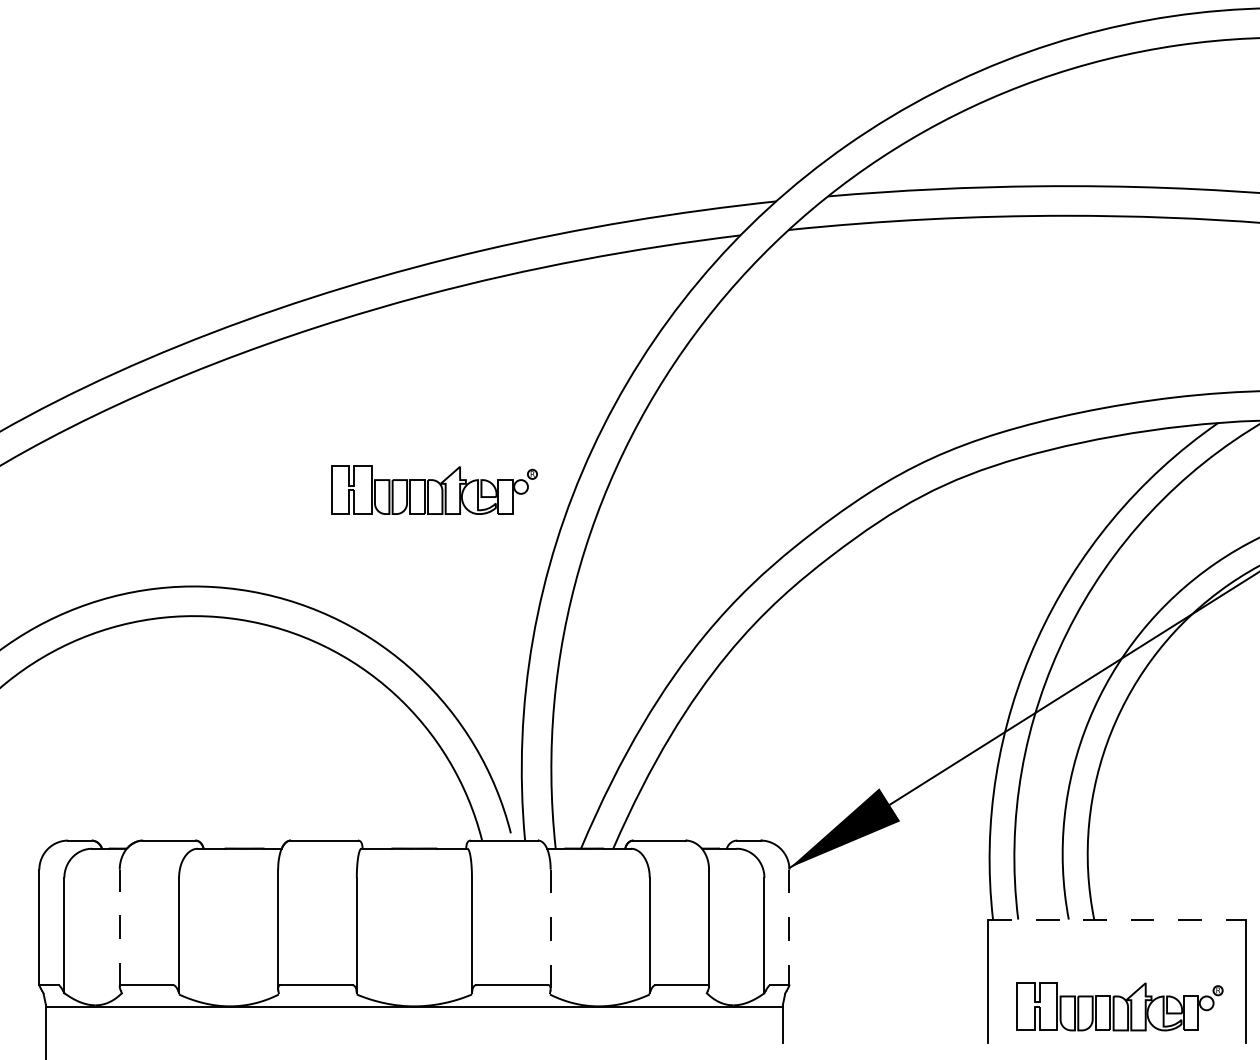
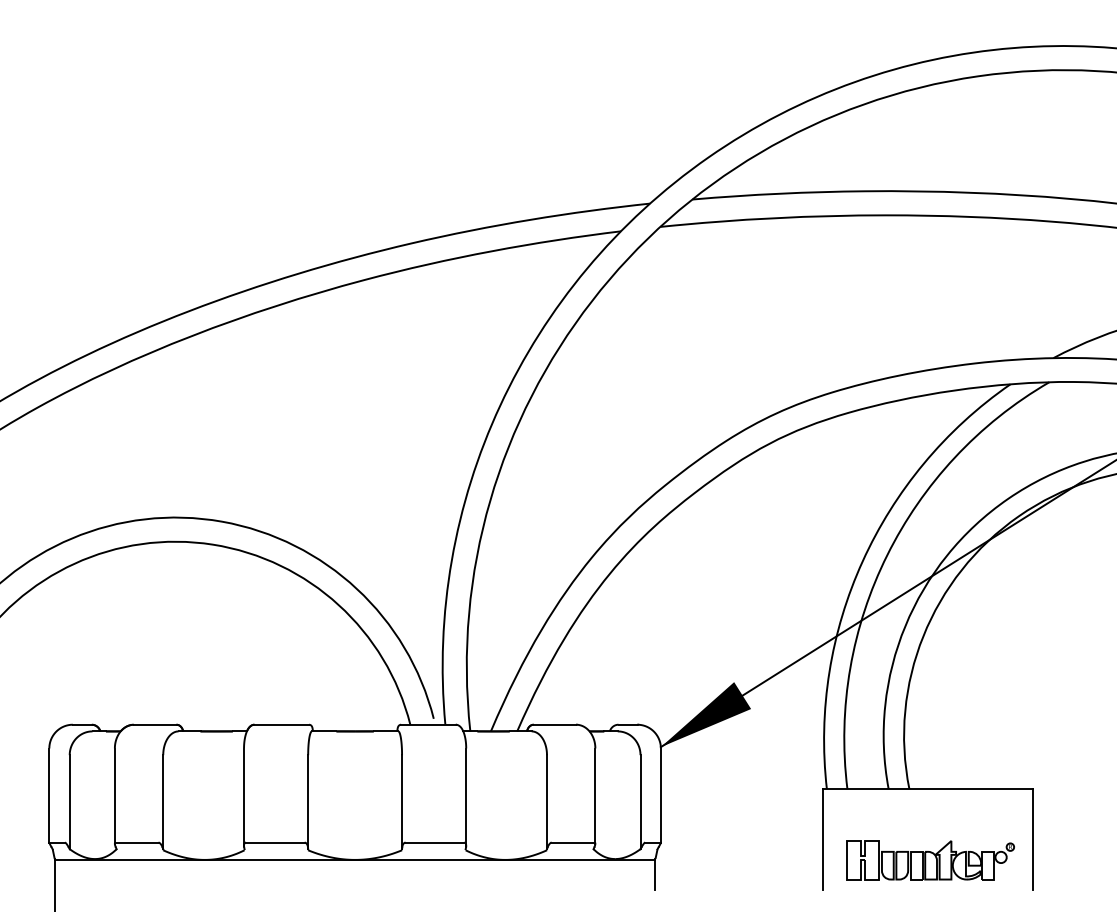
part: (434, 490) -> (371, 439), removed
line: (1117, 920) -> (928, 789), dashed -> solid
line: (119, 928) -> (114, 796), dashed -> solid
line: (788, 928) -> (660, 796), dashed -> solid
line: (551, 929) -> (466, 797), dashed -> solid

